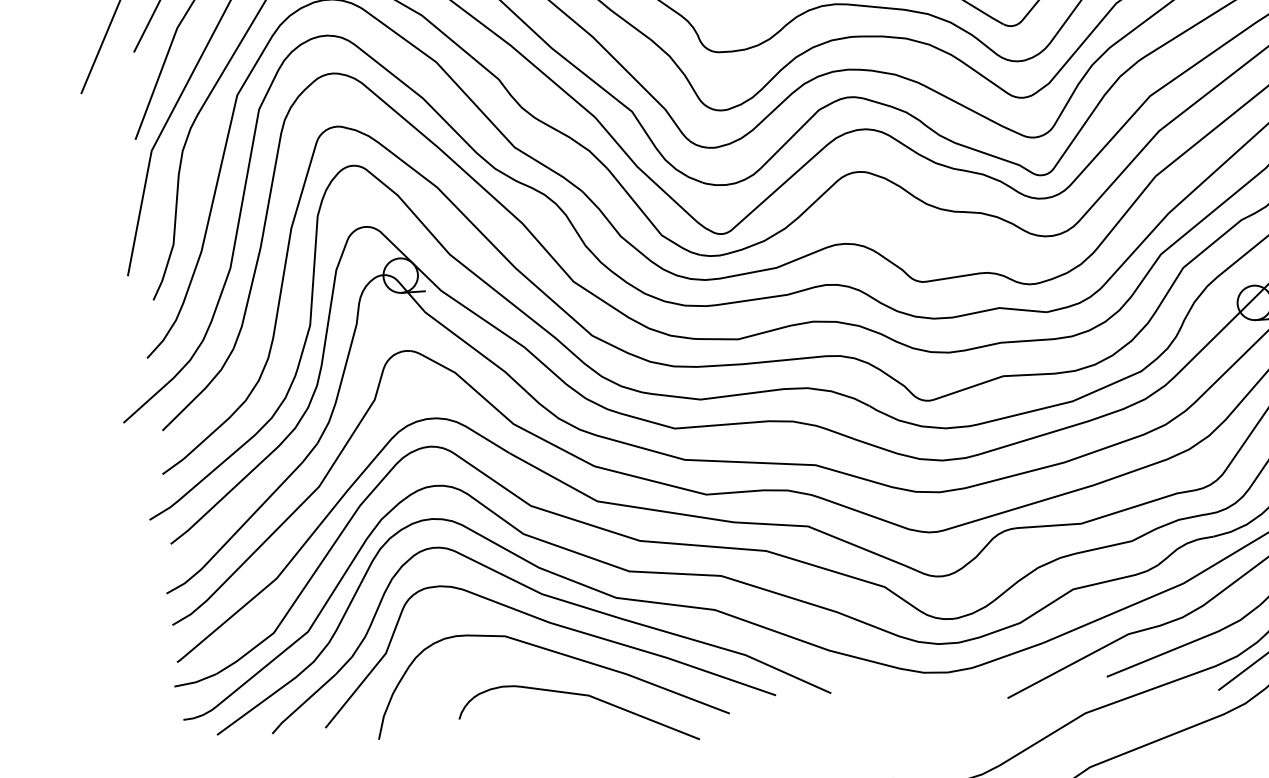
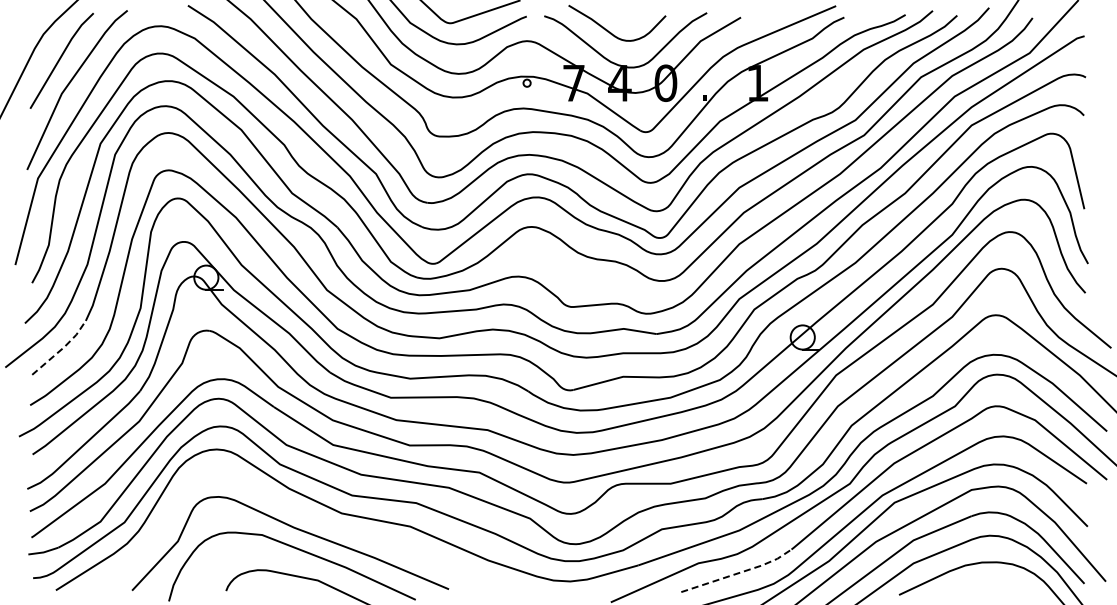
line: (202, 390) -> (62, 348), solid -> dashed
part: (553, 599) -> (297, 511), removed
line: (1187, 644) -> (739, 573), solid -> dashed

